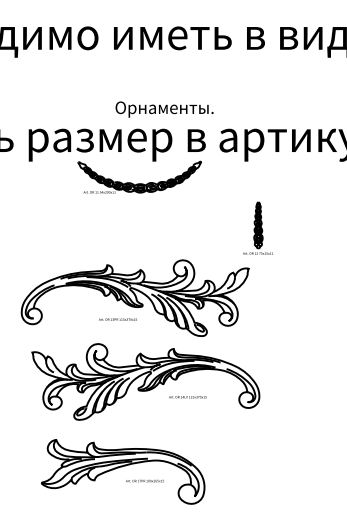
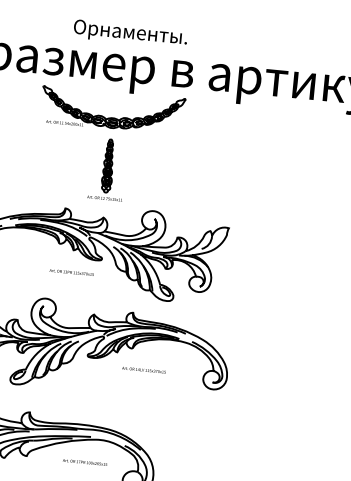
text: (164, 109) -> (130, 33), moved
part: (257, 227) -> (107, 168), moved

